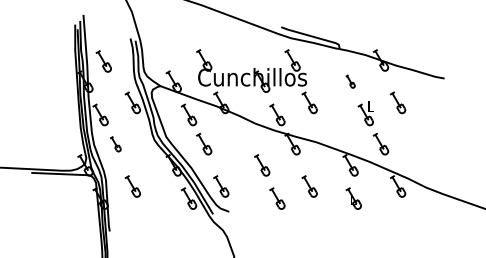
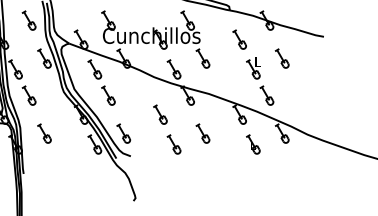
part: (103, 61) -> (28, 20), moved
part: (350, 81) -> (239, 39), size x1.67
part: (115, 144) -> (28, 95), size x1.43
part: (353, 198) -> (253, 144), moved

